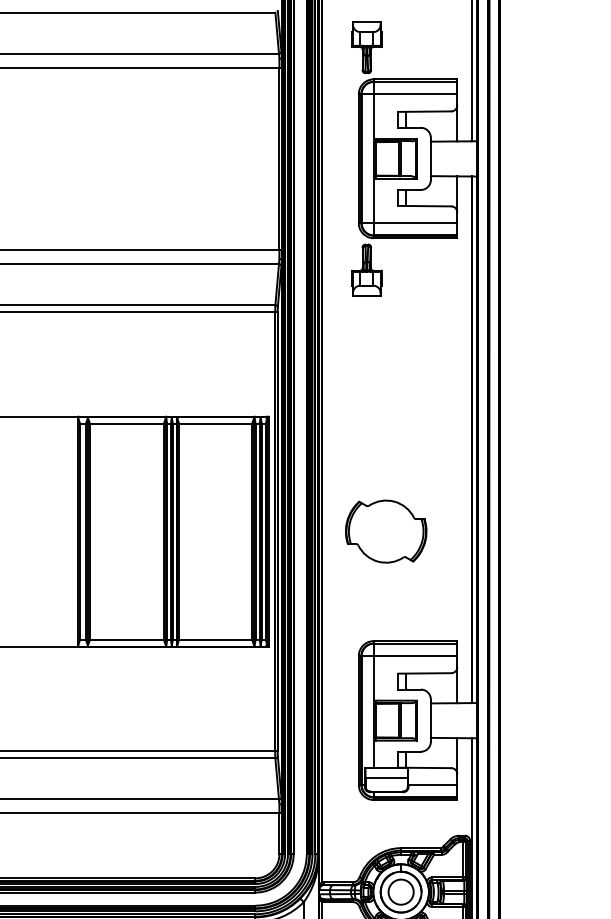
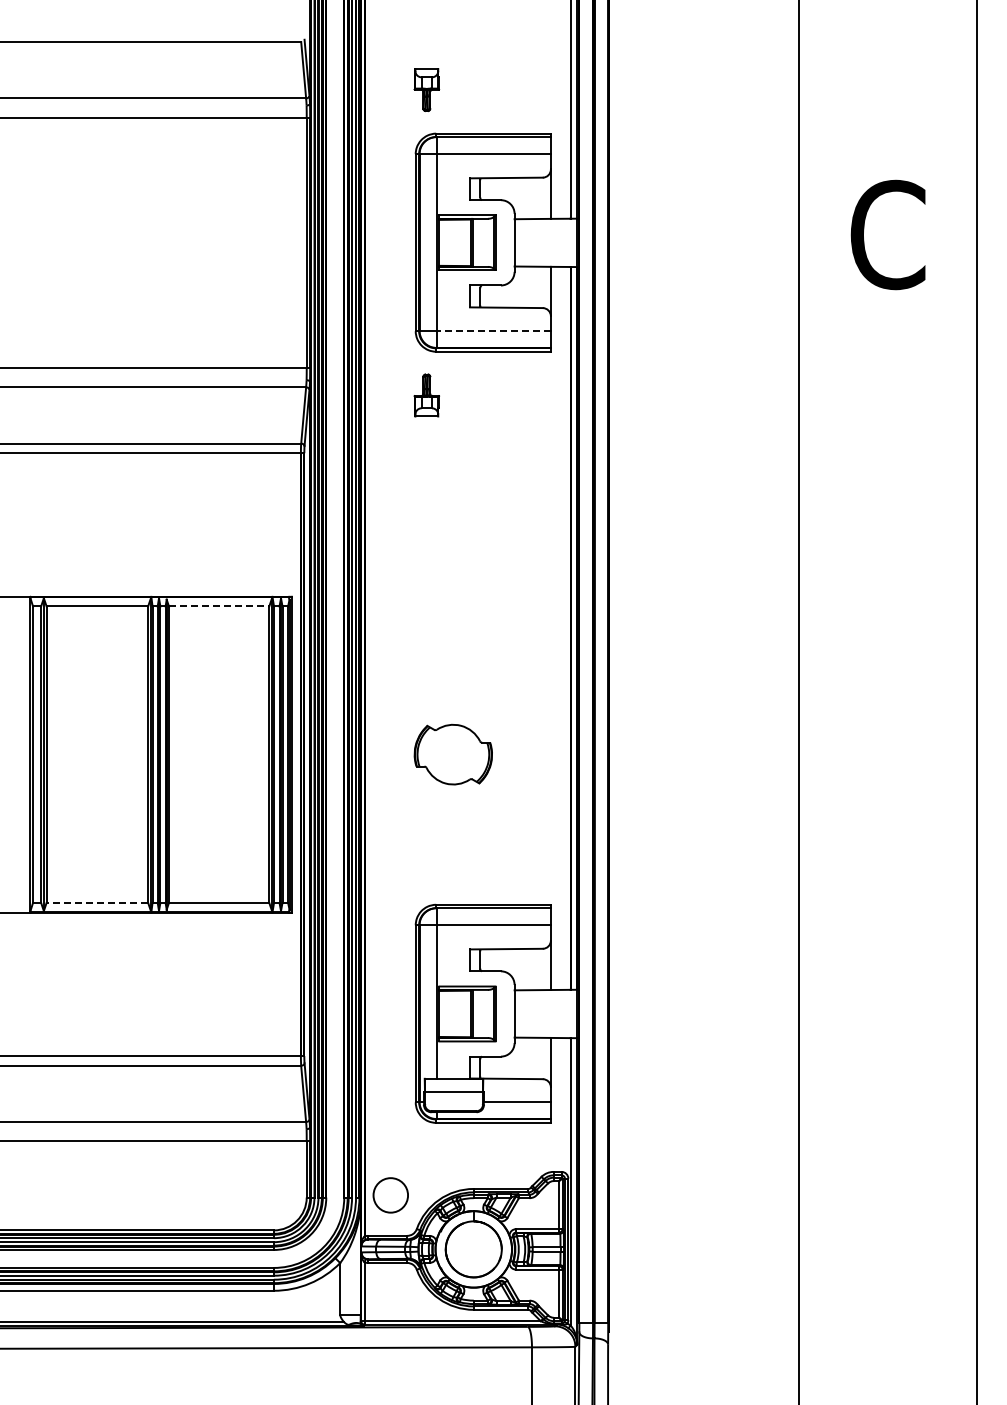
part: (366, 47) -> (426, 89), size x0.6
line: (415, 222) -> (493, 330), solid -> dashed
part: (366, 270) -> (426, 395), size x0.6
line: (215, 423) -> (219, 606), solid -> dashed
part: (386, 531) -> (453, 754), size x0.7
line: (127, 639) -> (97, 902), solid -> dashed
circle: (400, 892) -> (390, 1195), moved

